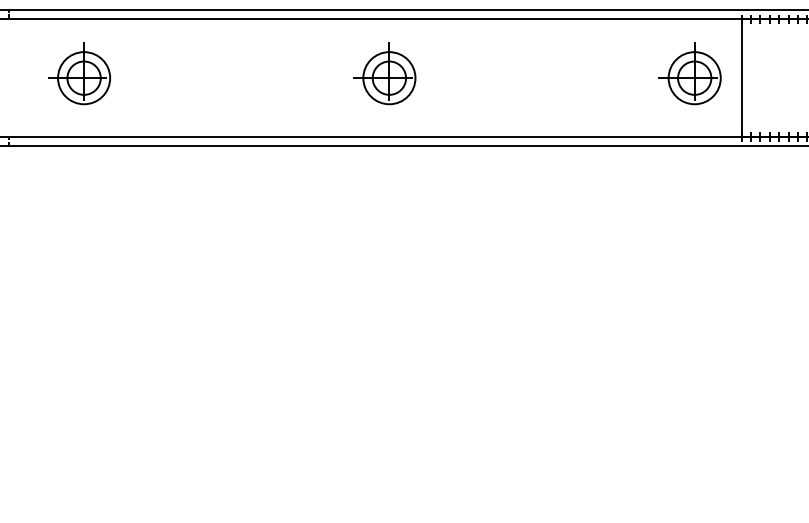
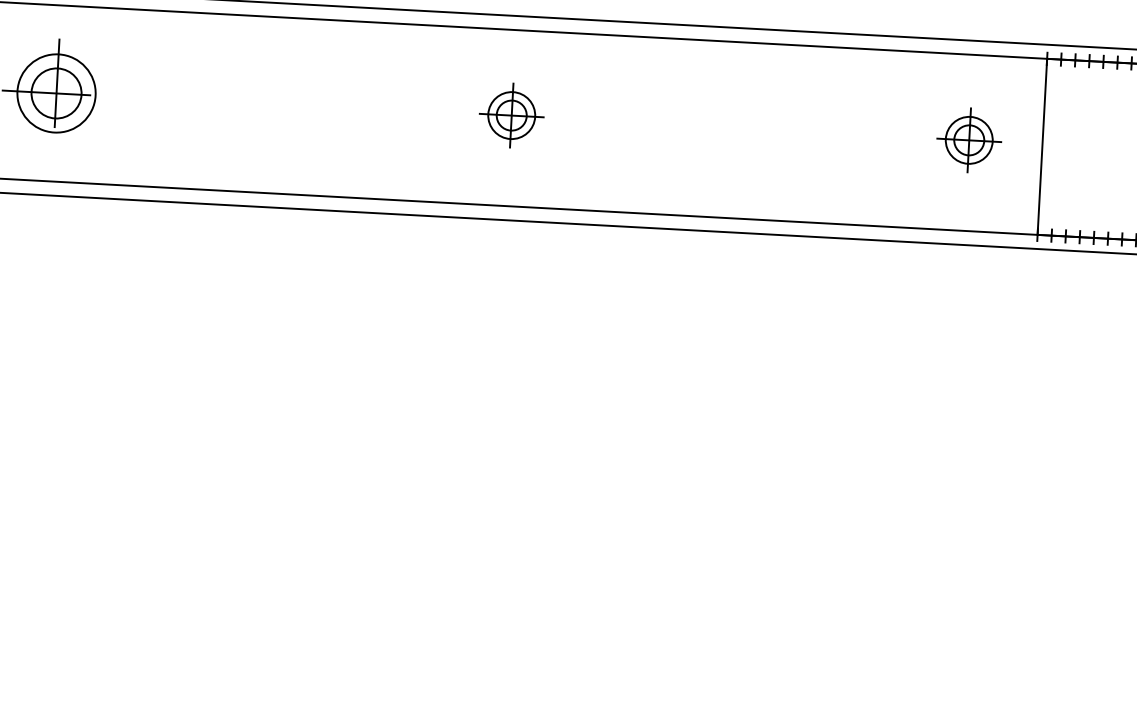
part: (384, 73) -> (507, 110), size x0.6
part: (689, 73) -> (964, 135), size x0.6

